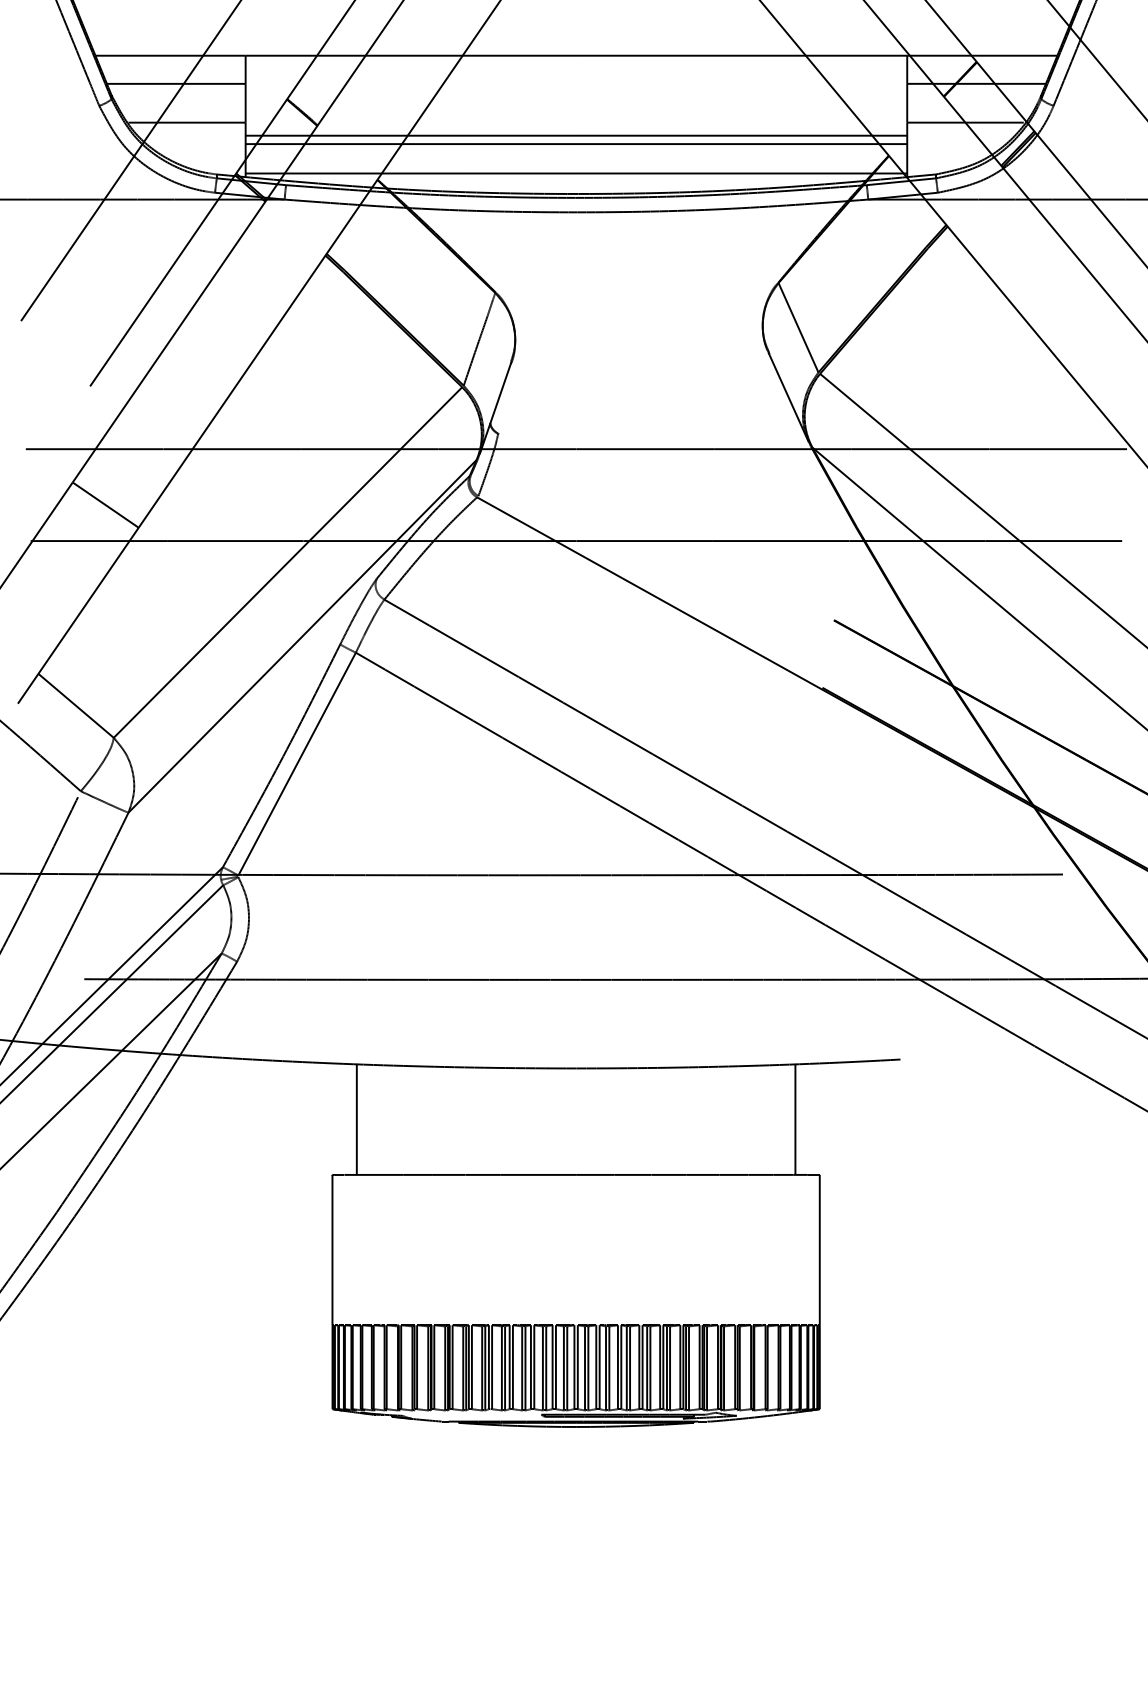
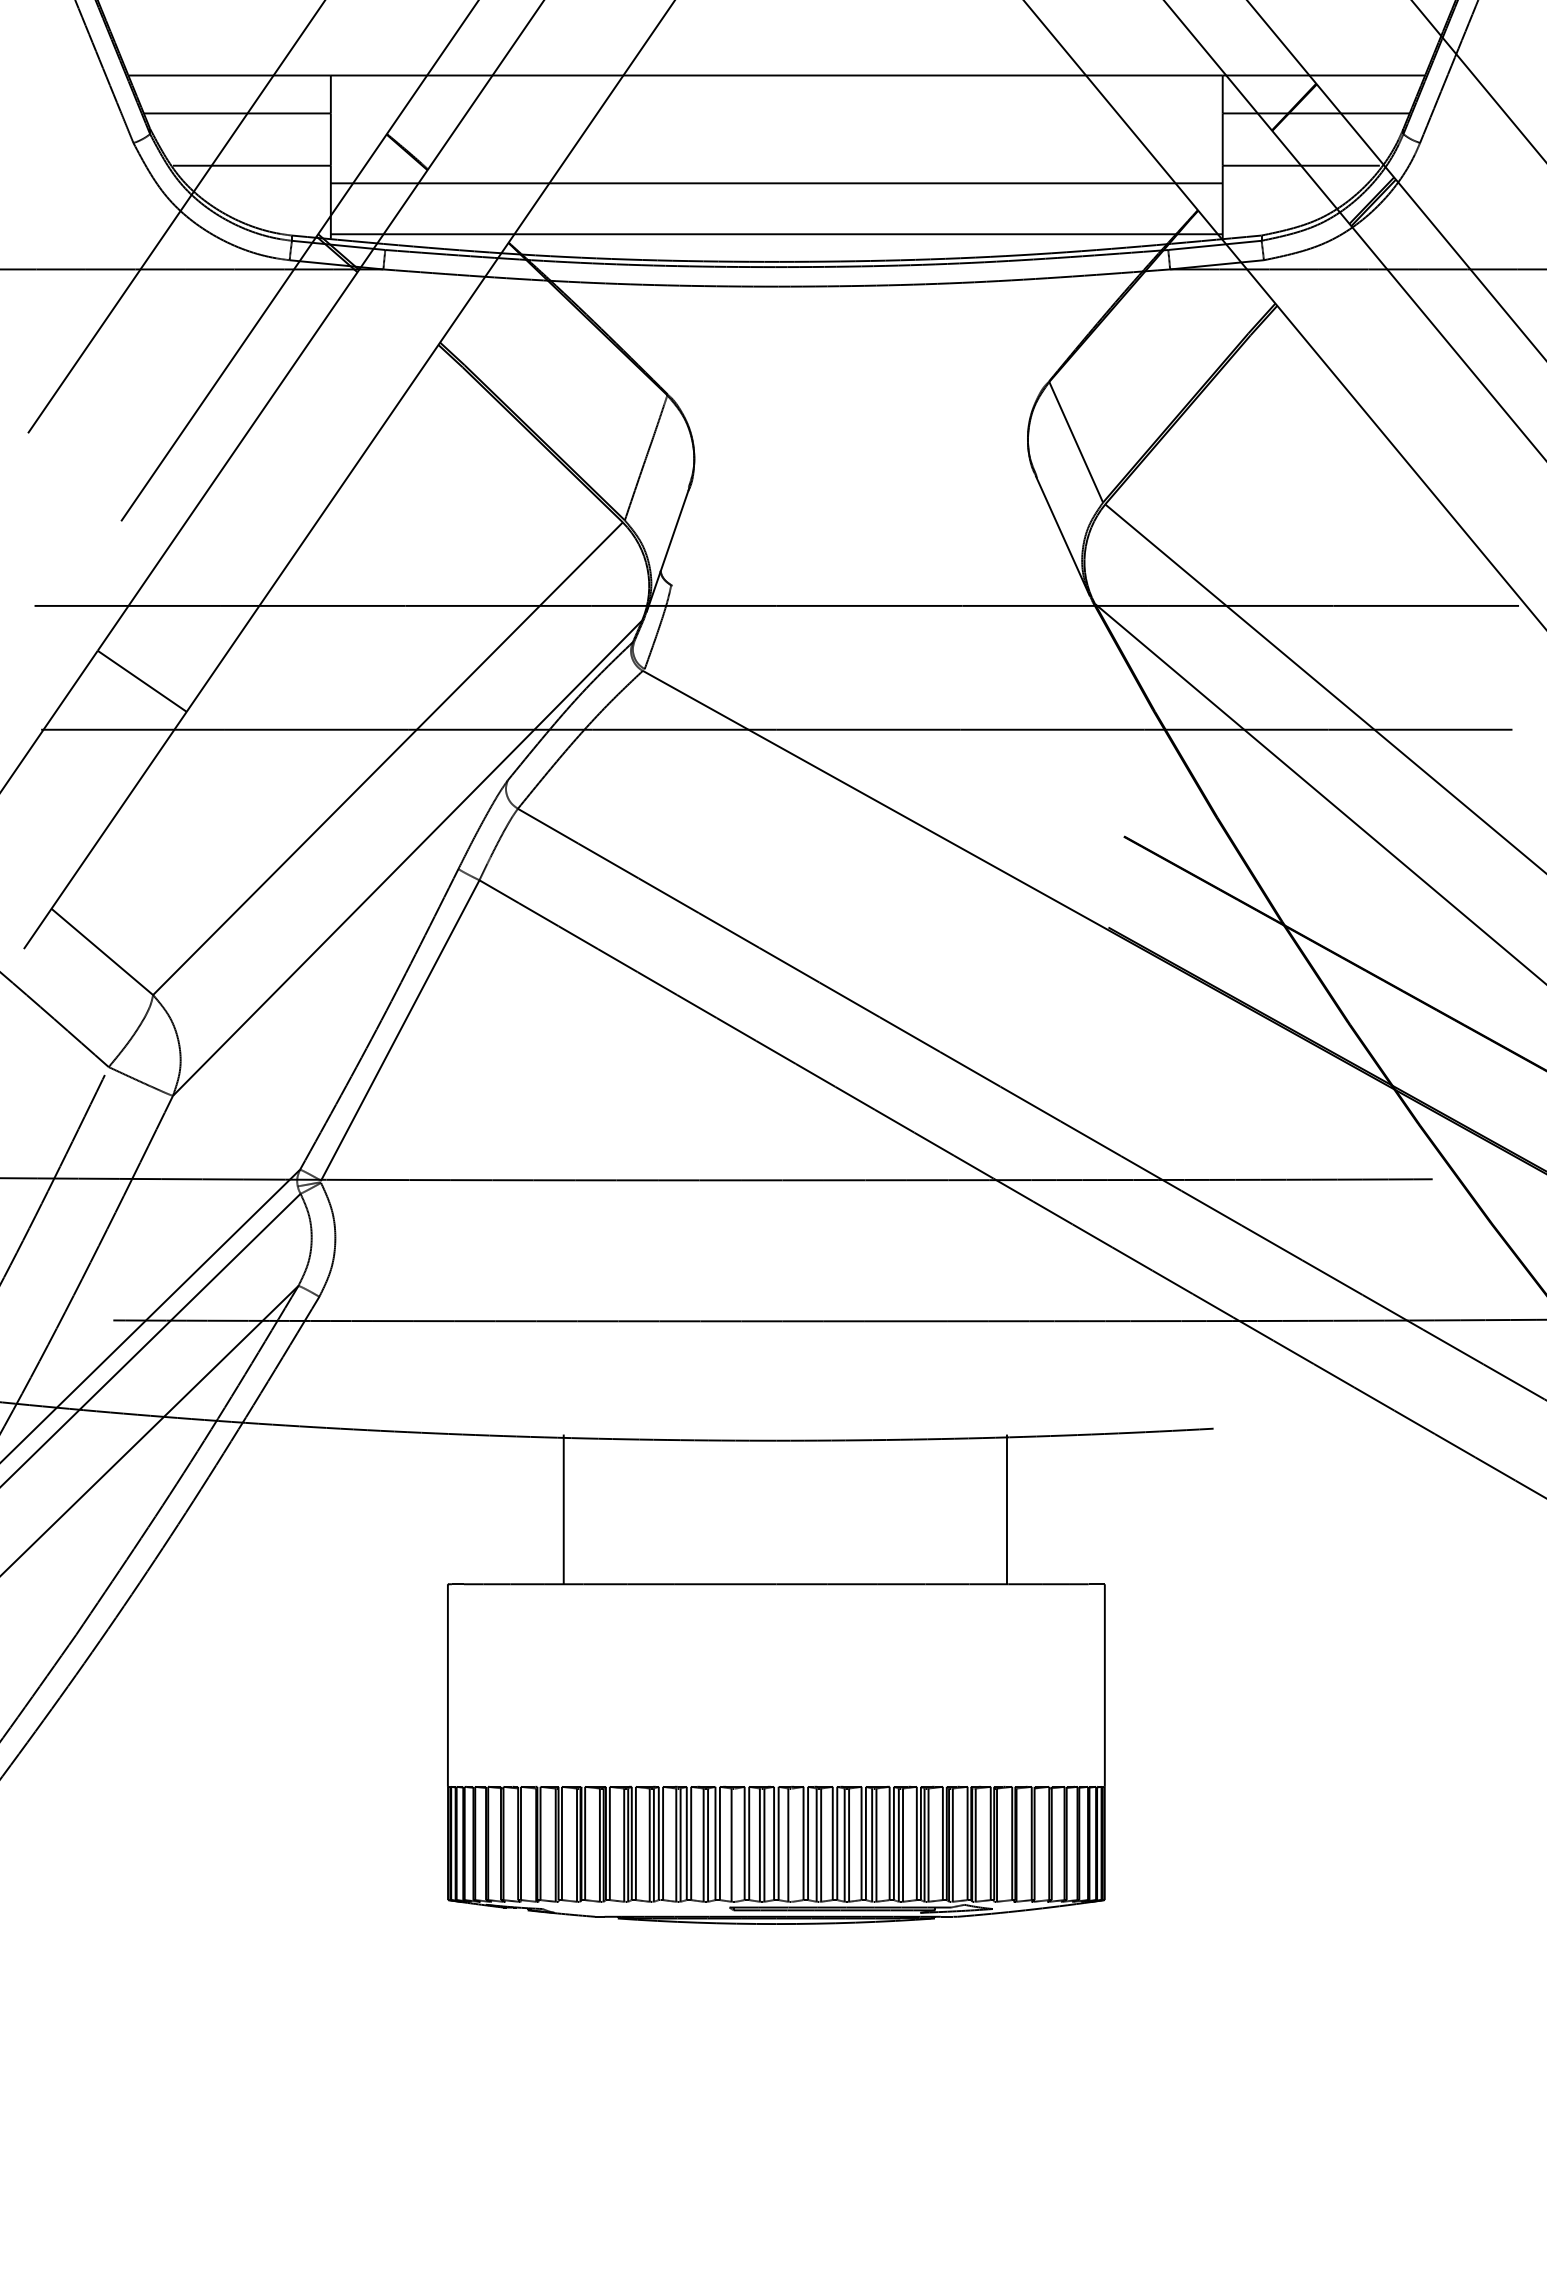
line: (576, 143) -> (776, 194), removed
line: (356, 1119) -> (563, 1509), moved
line: (795, 1119) -> (1006, 1509), moved
line: (546, 1367) -> (736, 1844), removed
line: (588, 1367) -> (792, 1844), removed

